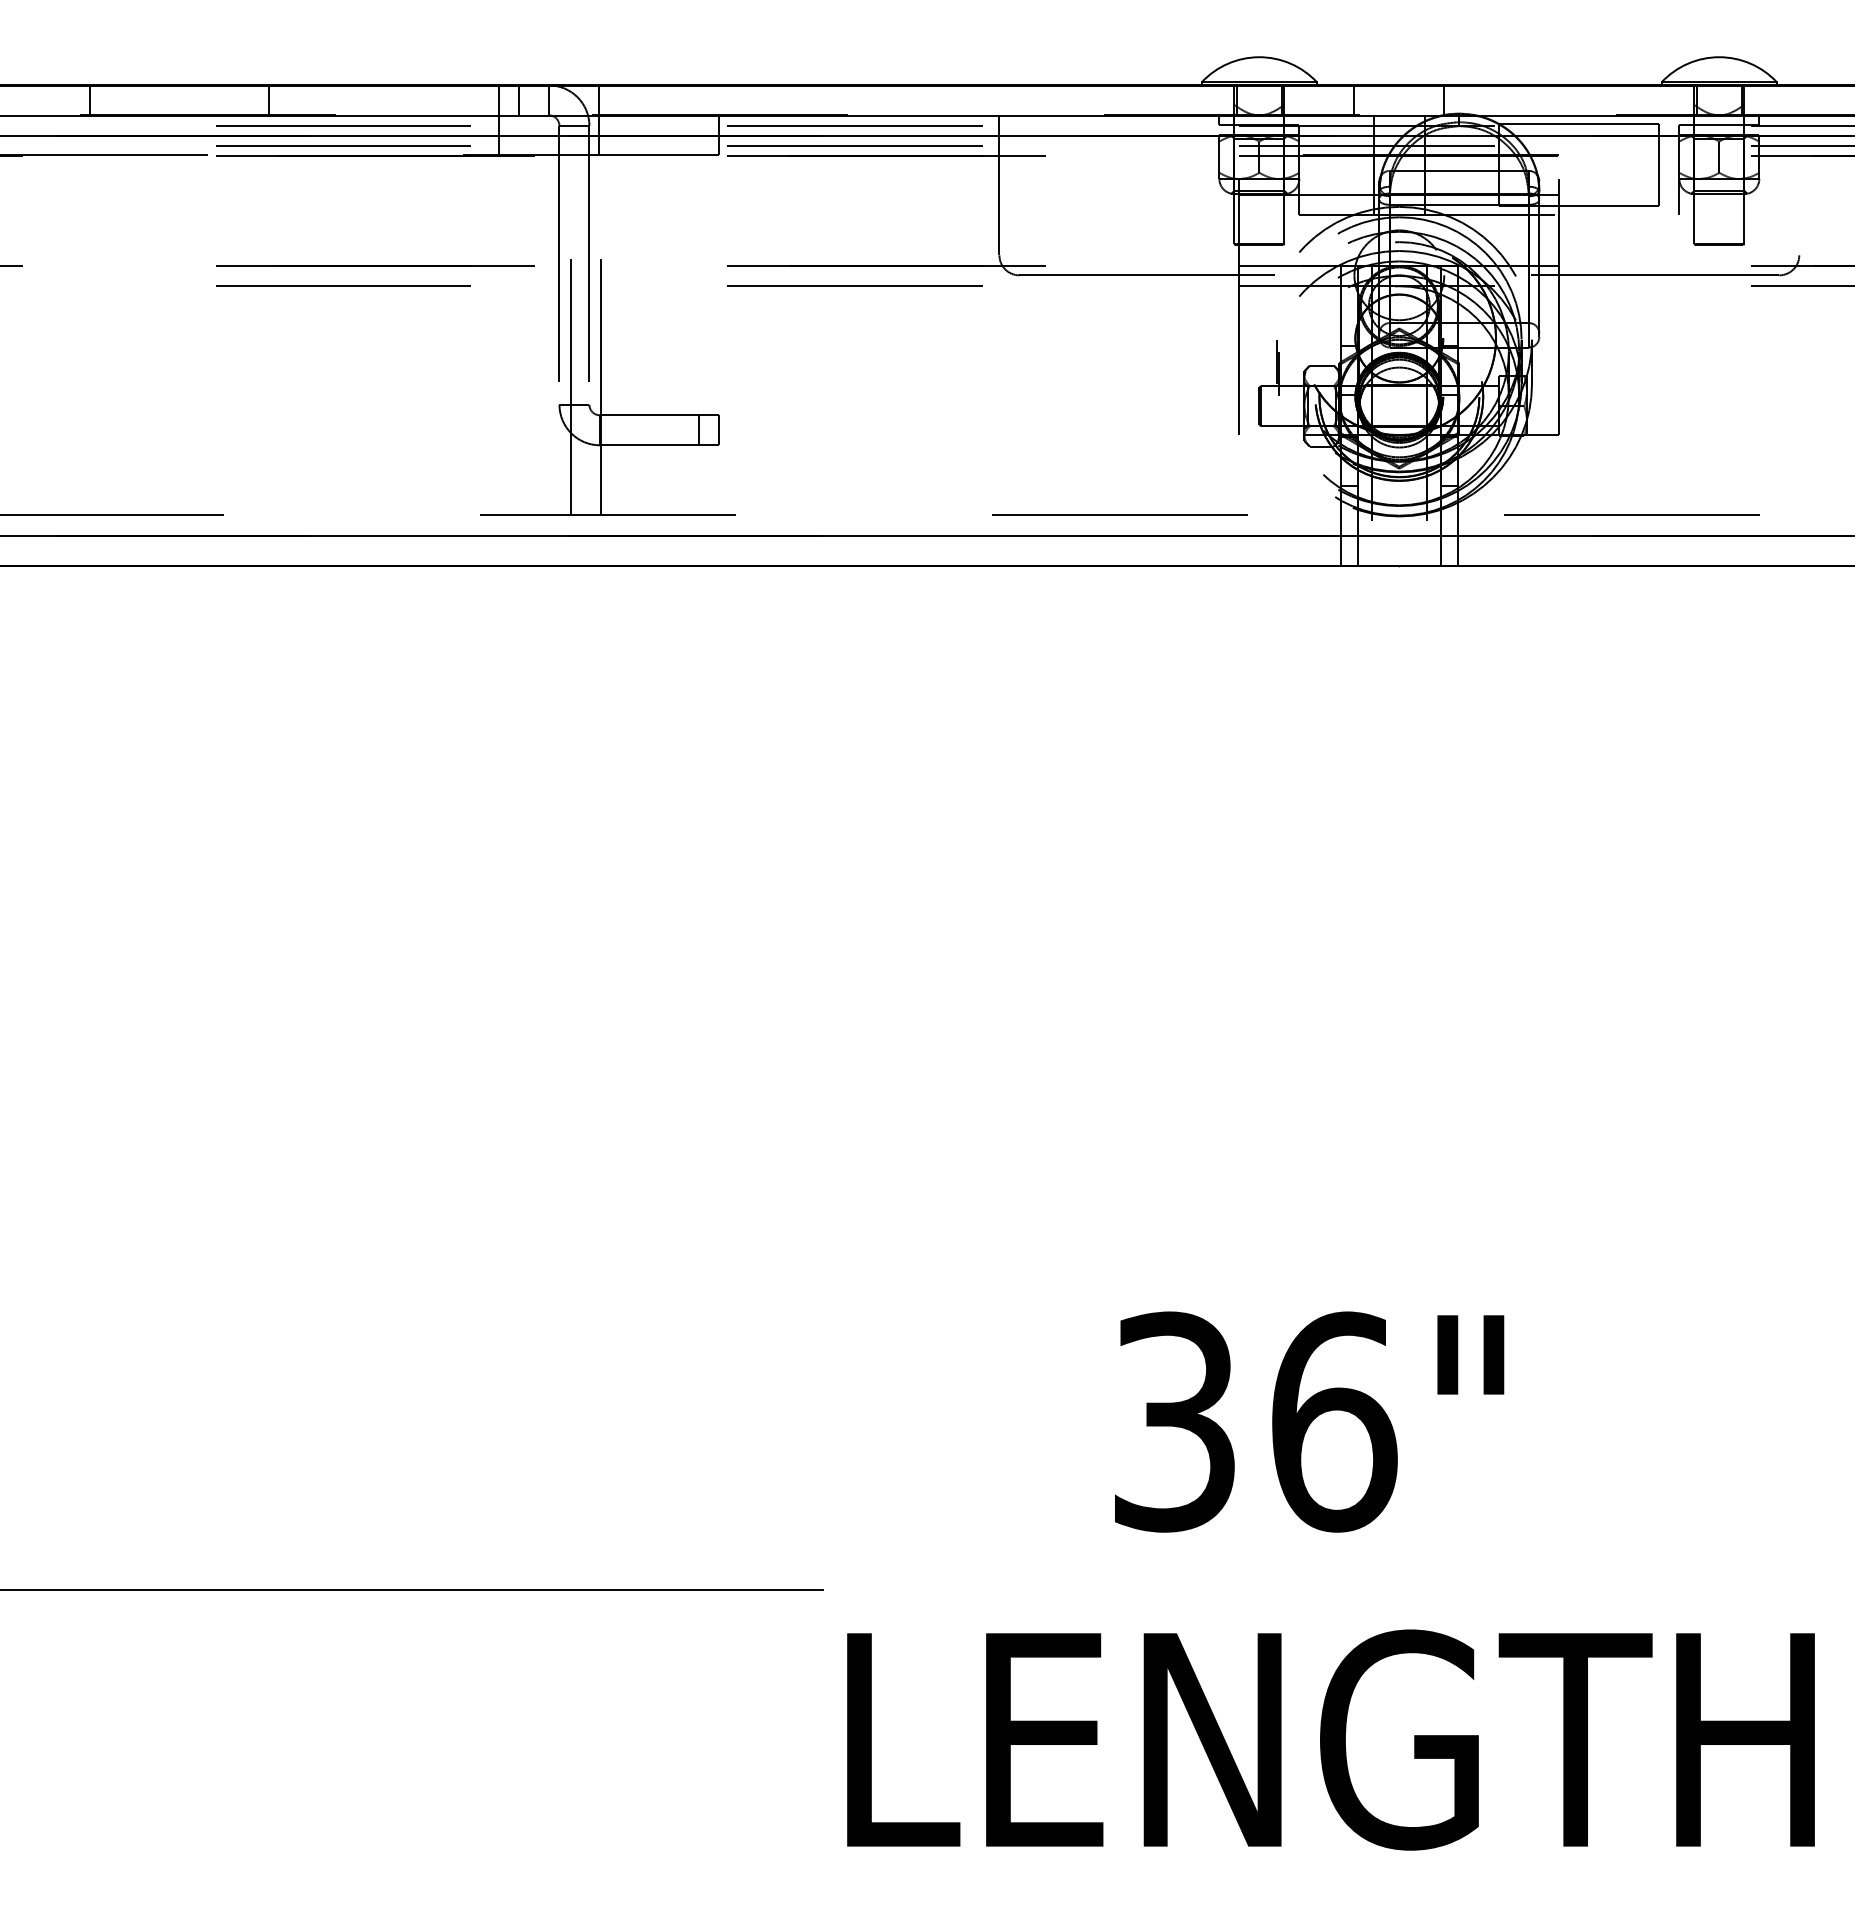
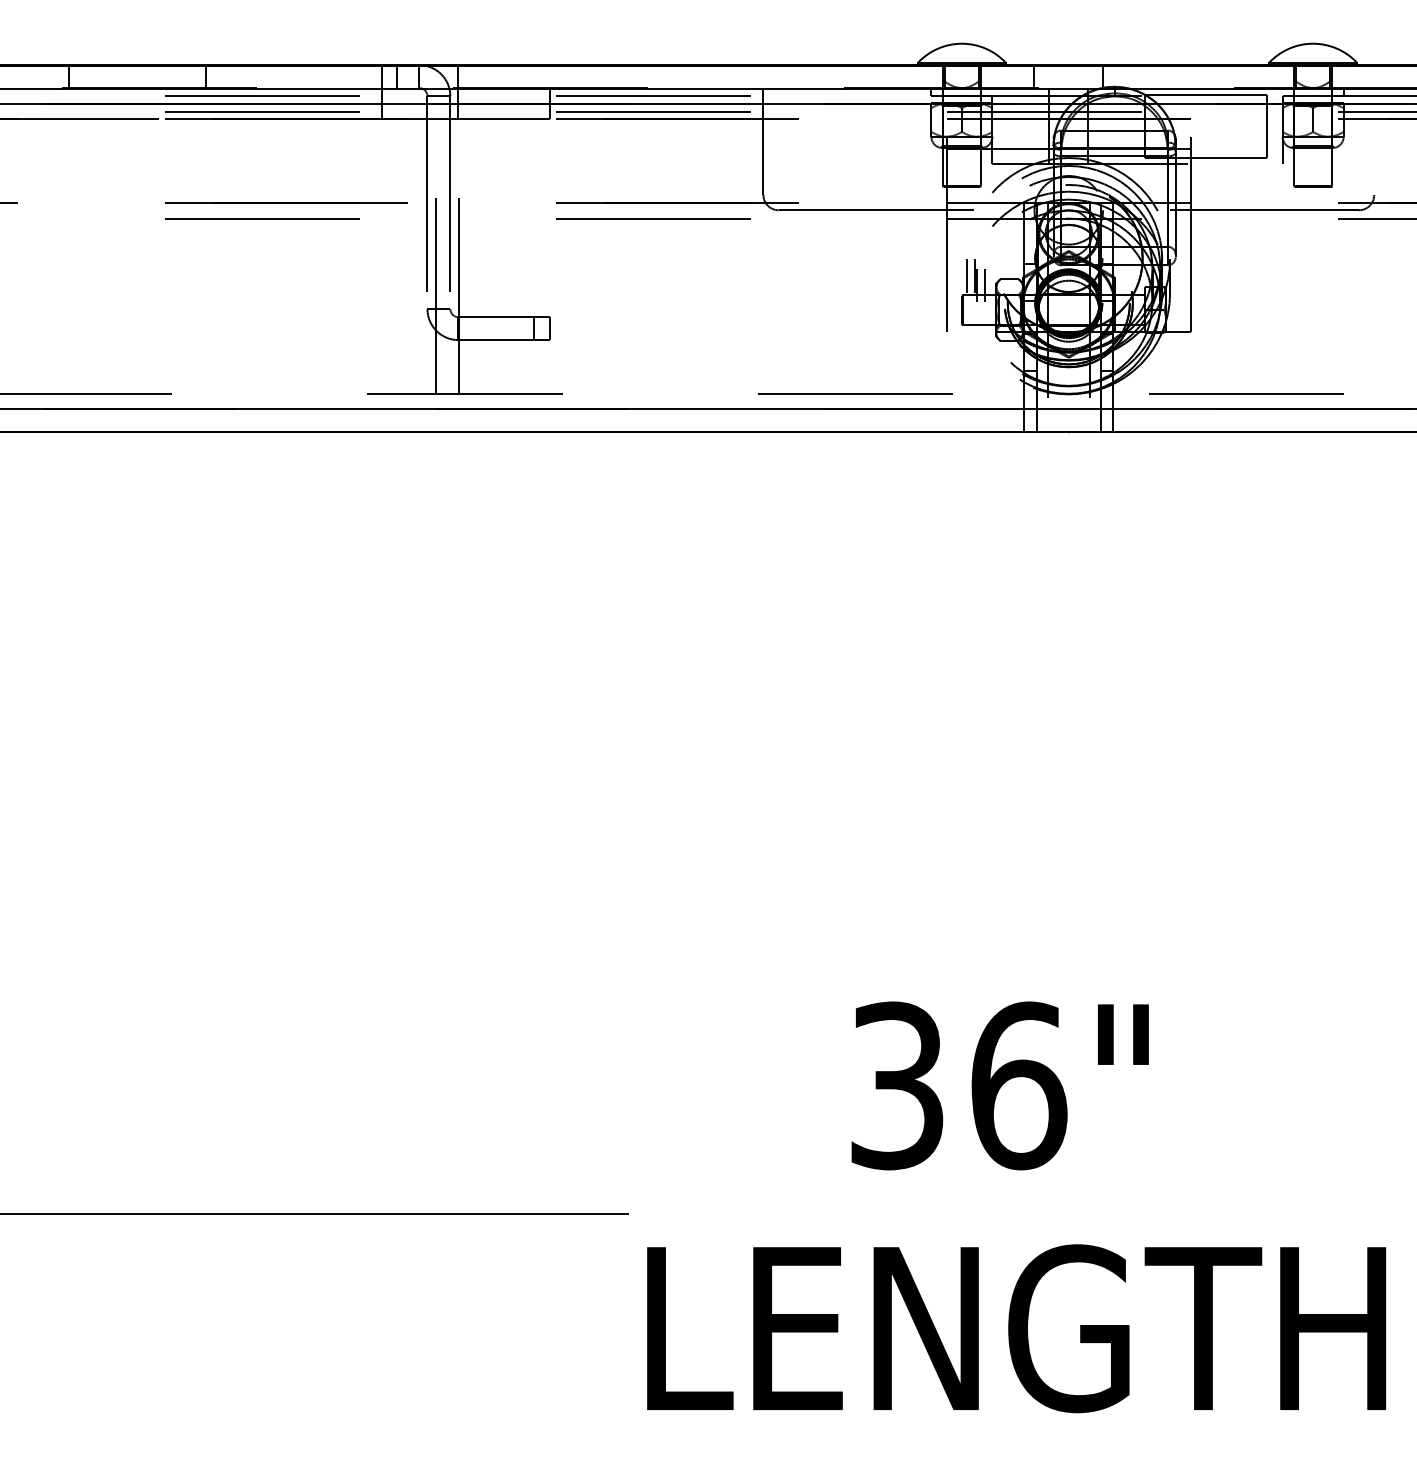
line: (1266, 361) -> (967, 276), added
line: (1289, 373) -> (984, 285), added

